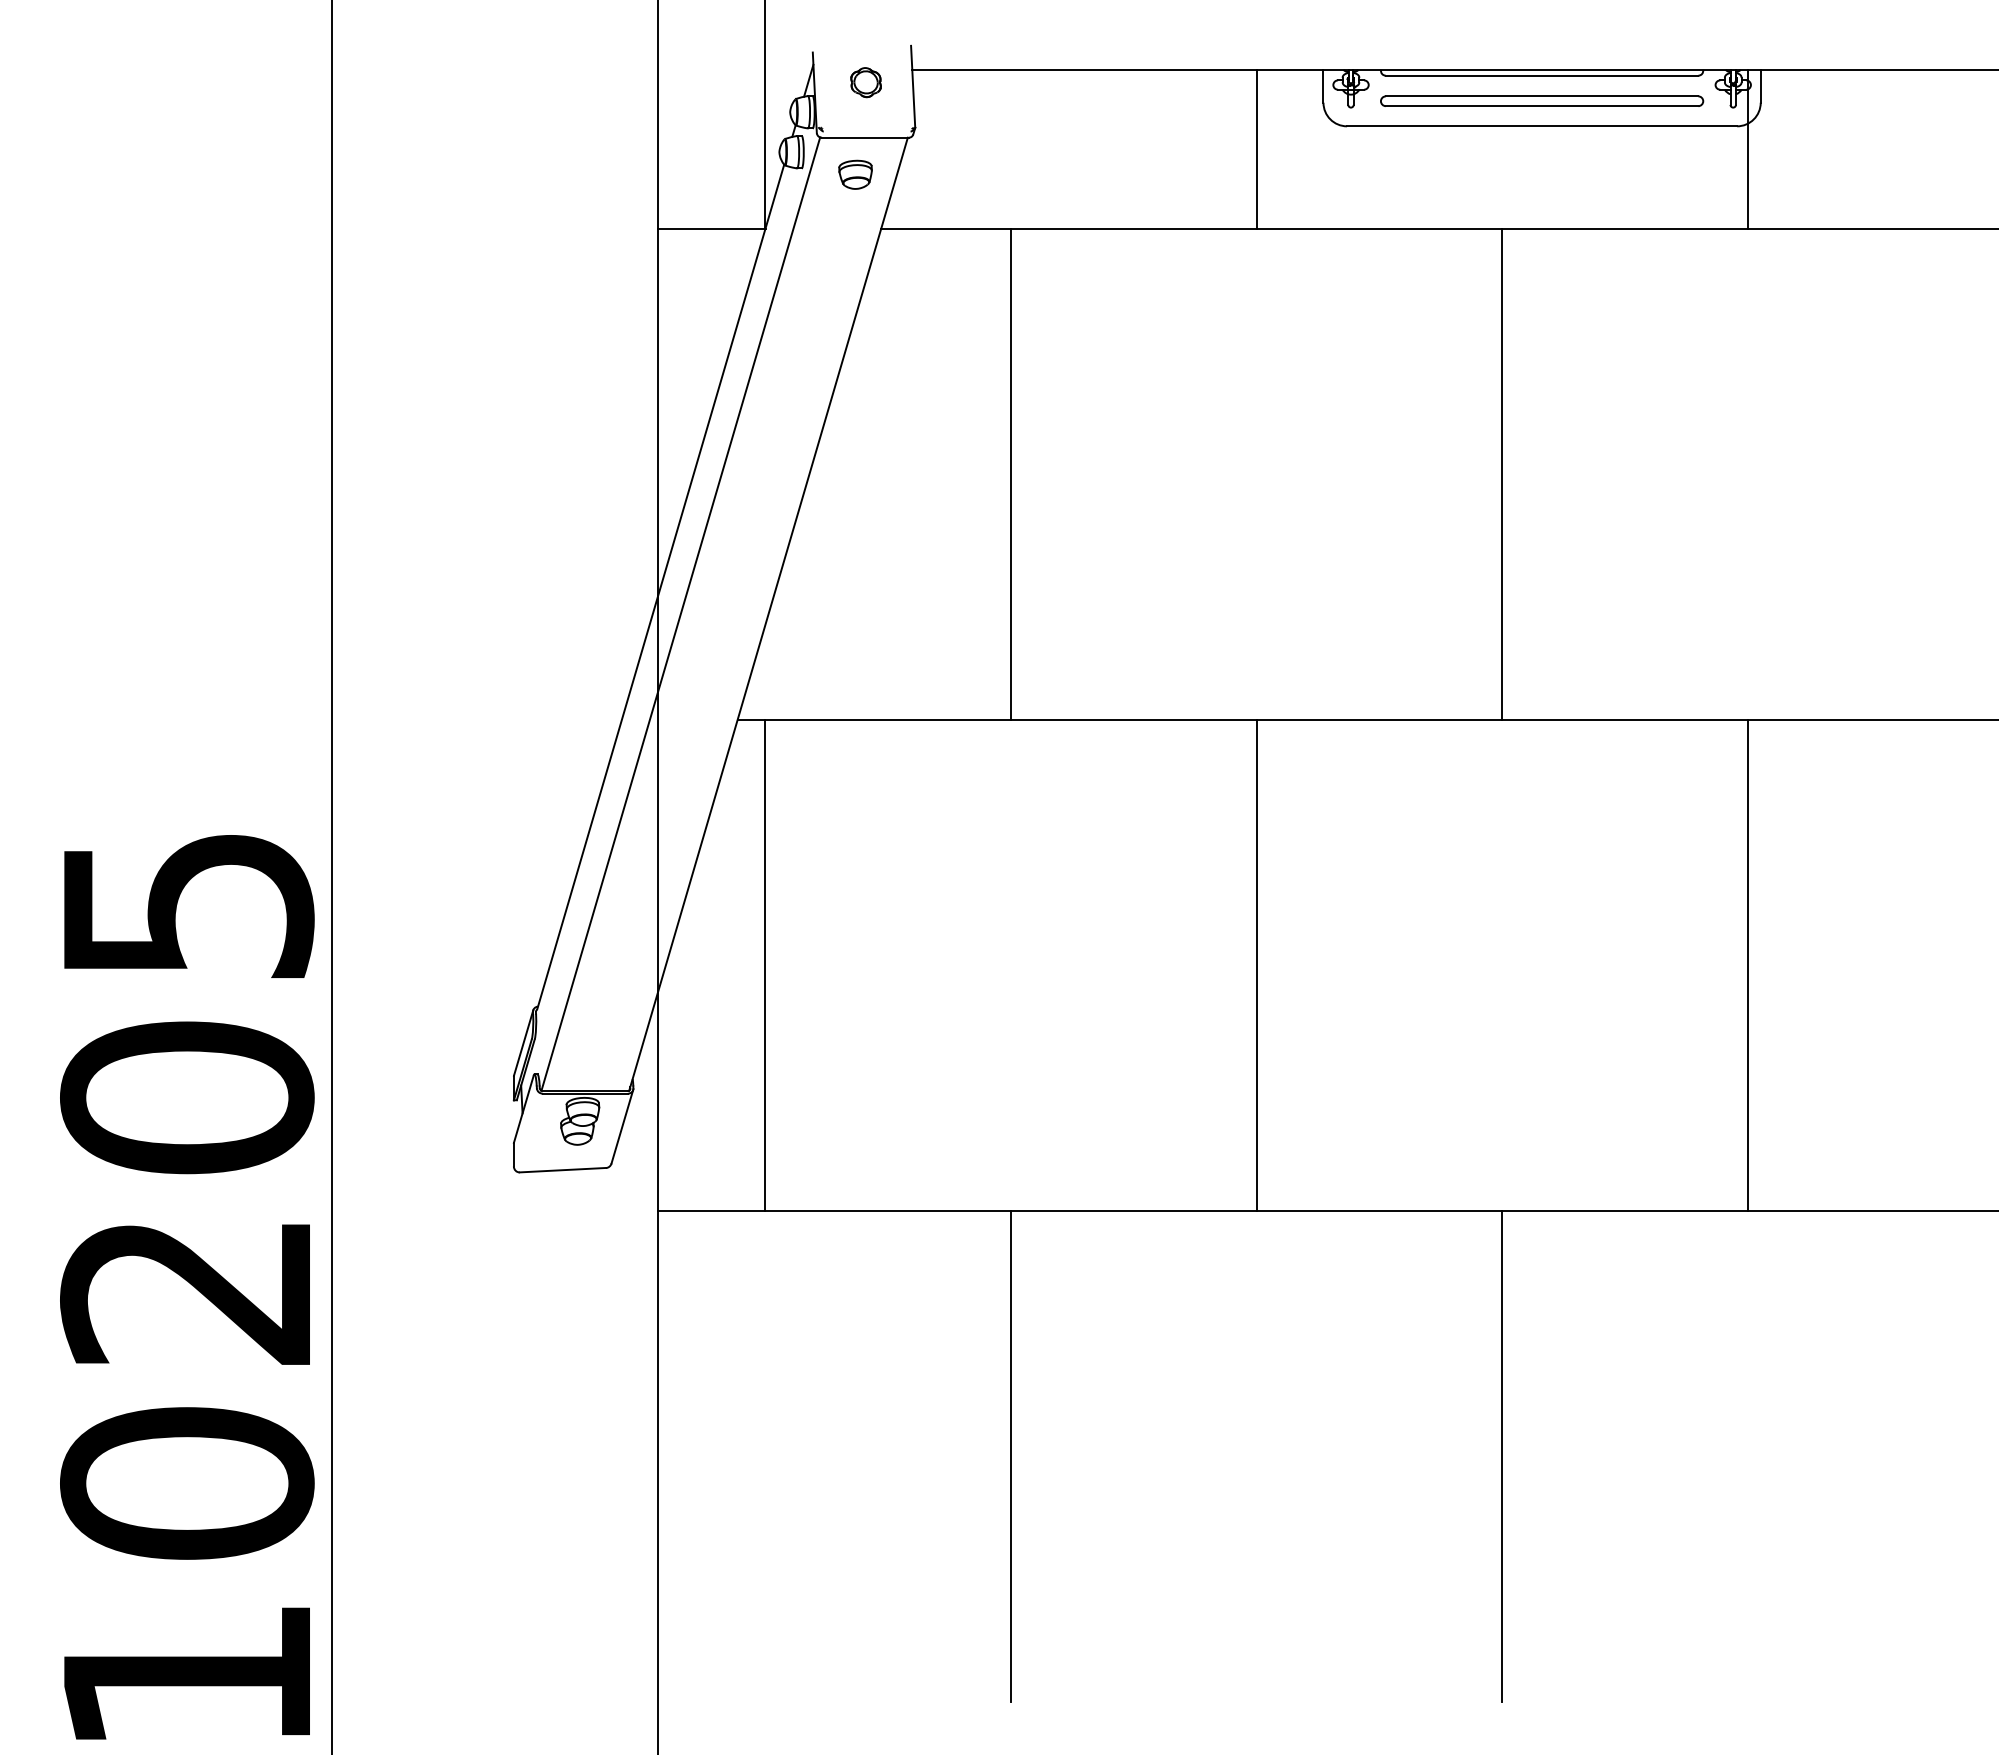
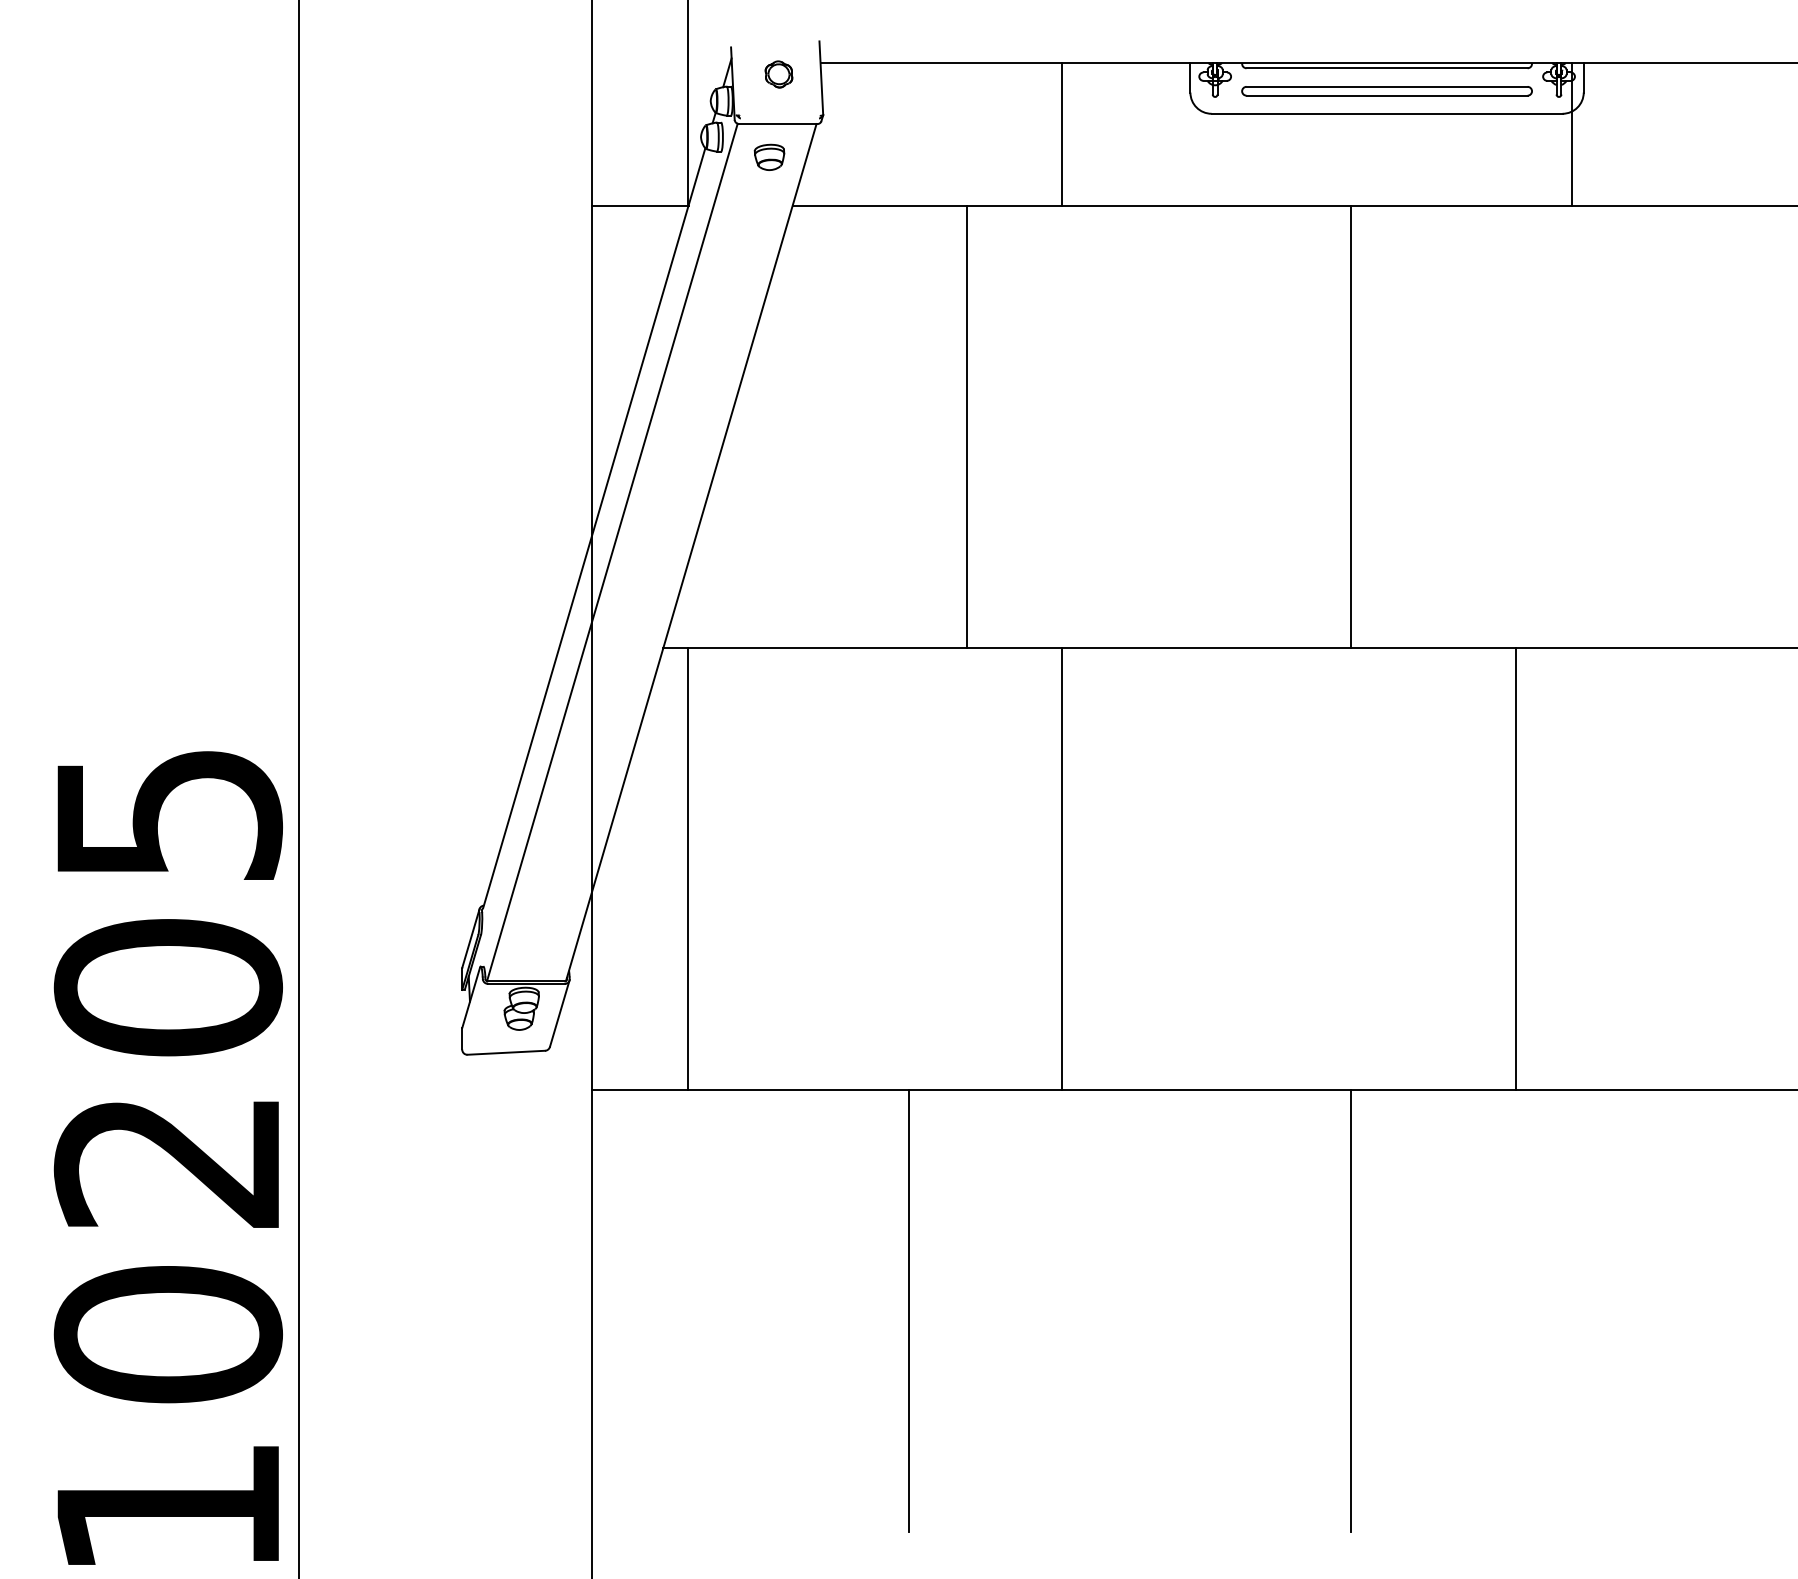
line: (1256, 148) -> (1062, 133), moved
line: (1011, 473) -> (967, 426), moved
line: (1256, 965) -> (1062, 868), moved
line: (1748, 965) -> (1516, 868), moved

